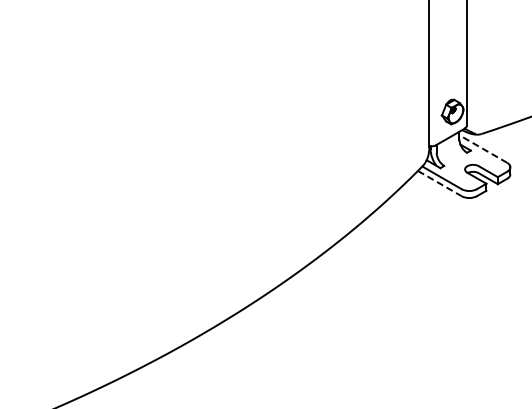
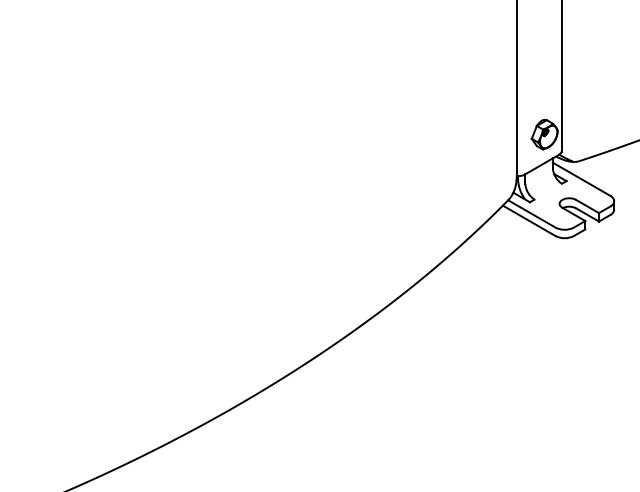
line: (483, 149) -> (581, 179), dashed -> solid
line: (440, 183) -> (530, 220), dashed -> solid

